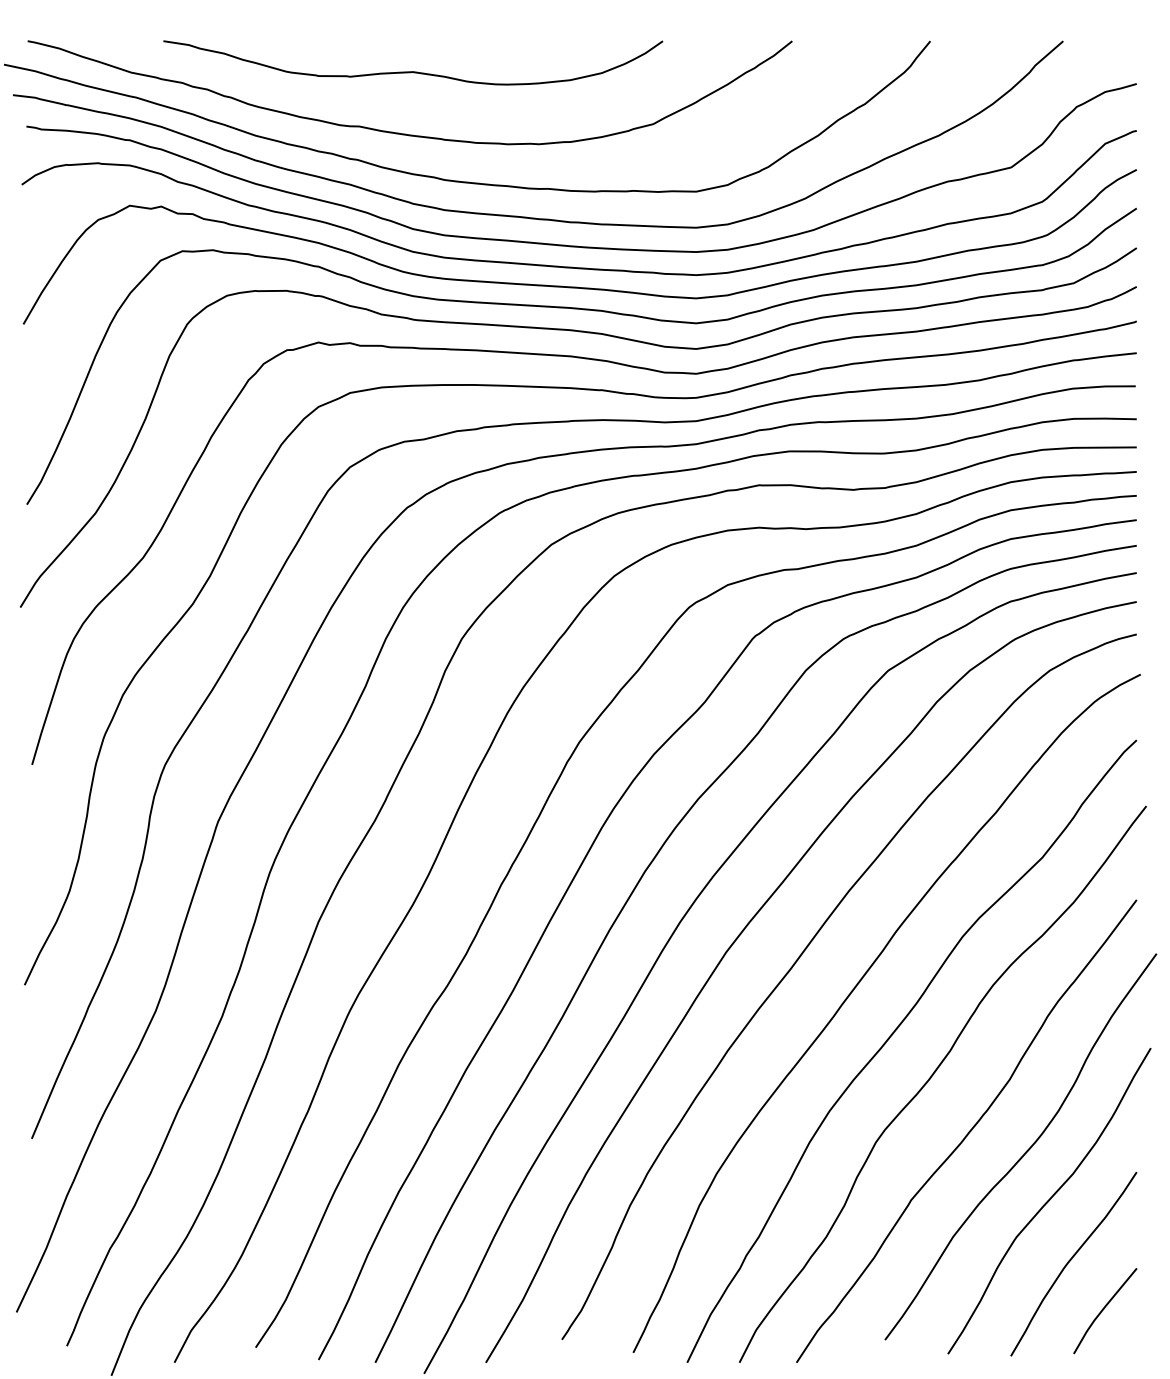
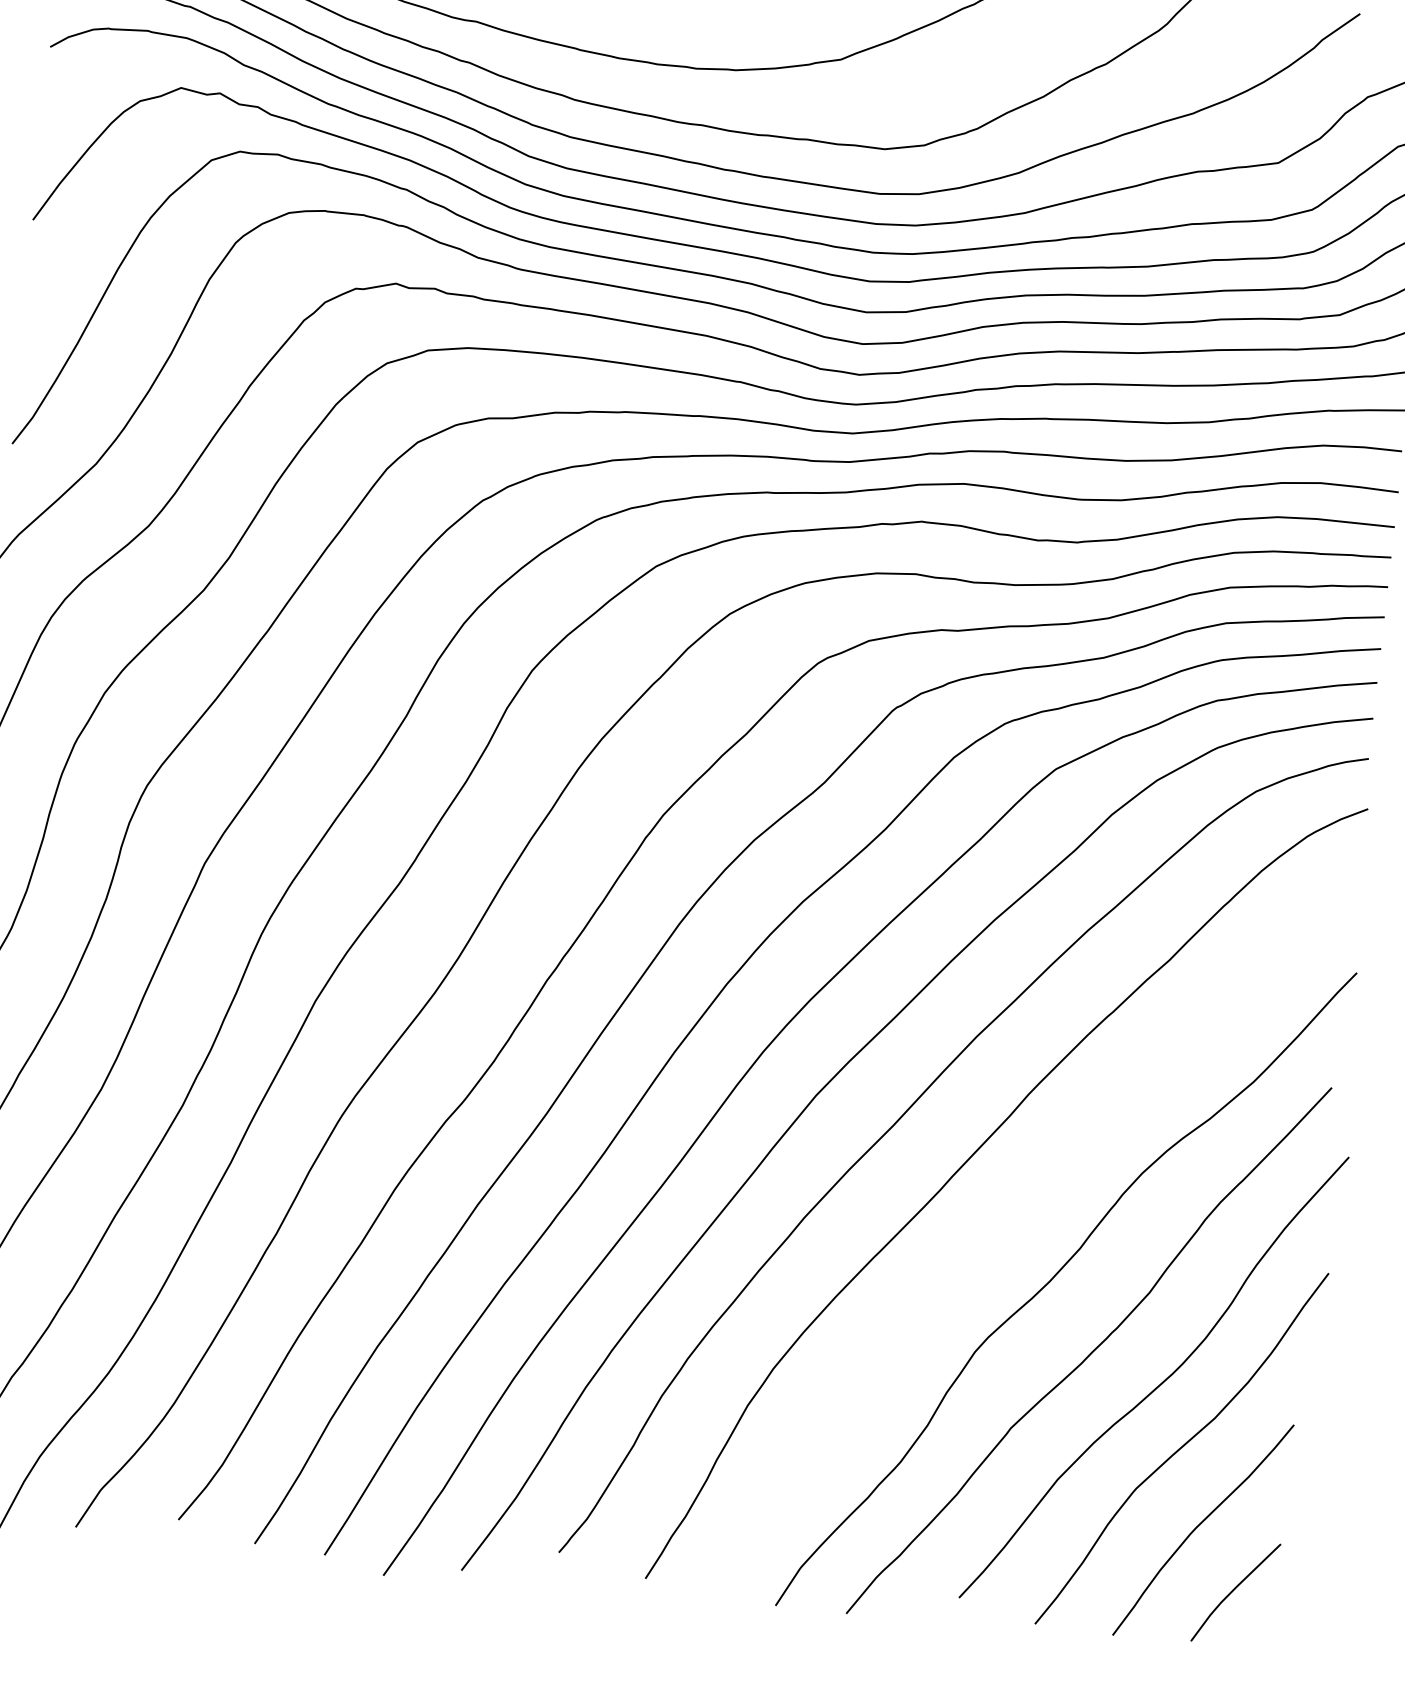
curve: (894, 1033) -> (1013, 1219), removed

